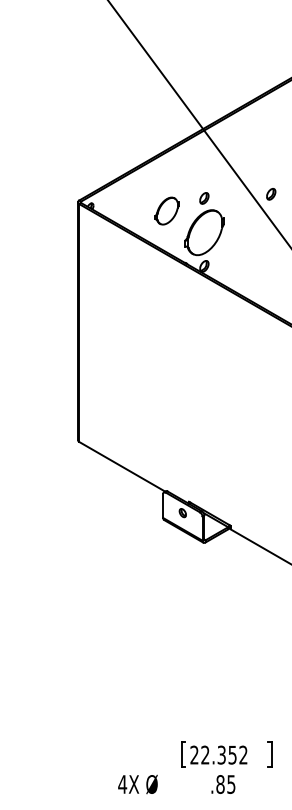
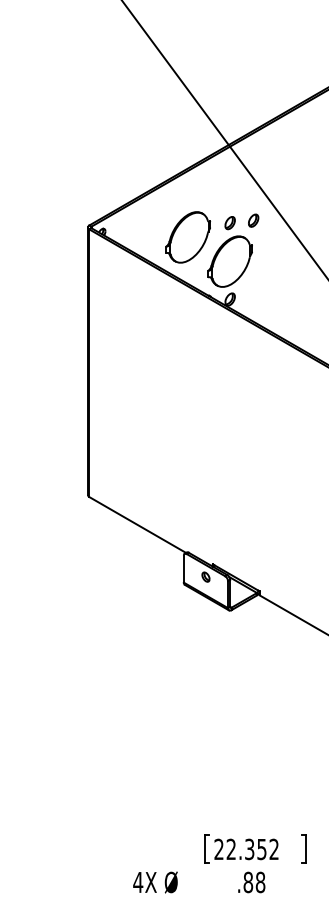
part: (271, 194) -> (253, 220), moved
part: (166, 210) -> (187, 236), size x1.67
text: (231, 784) -> (260, 882), .85 -> .88

